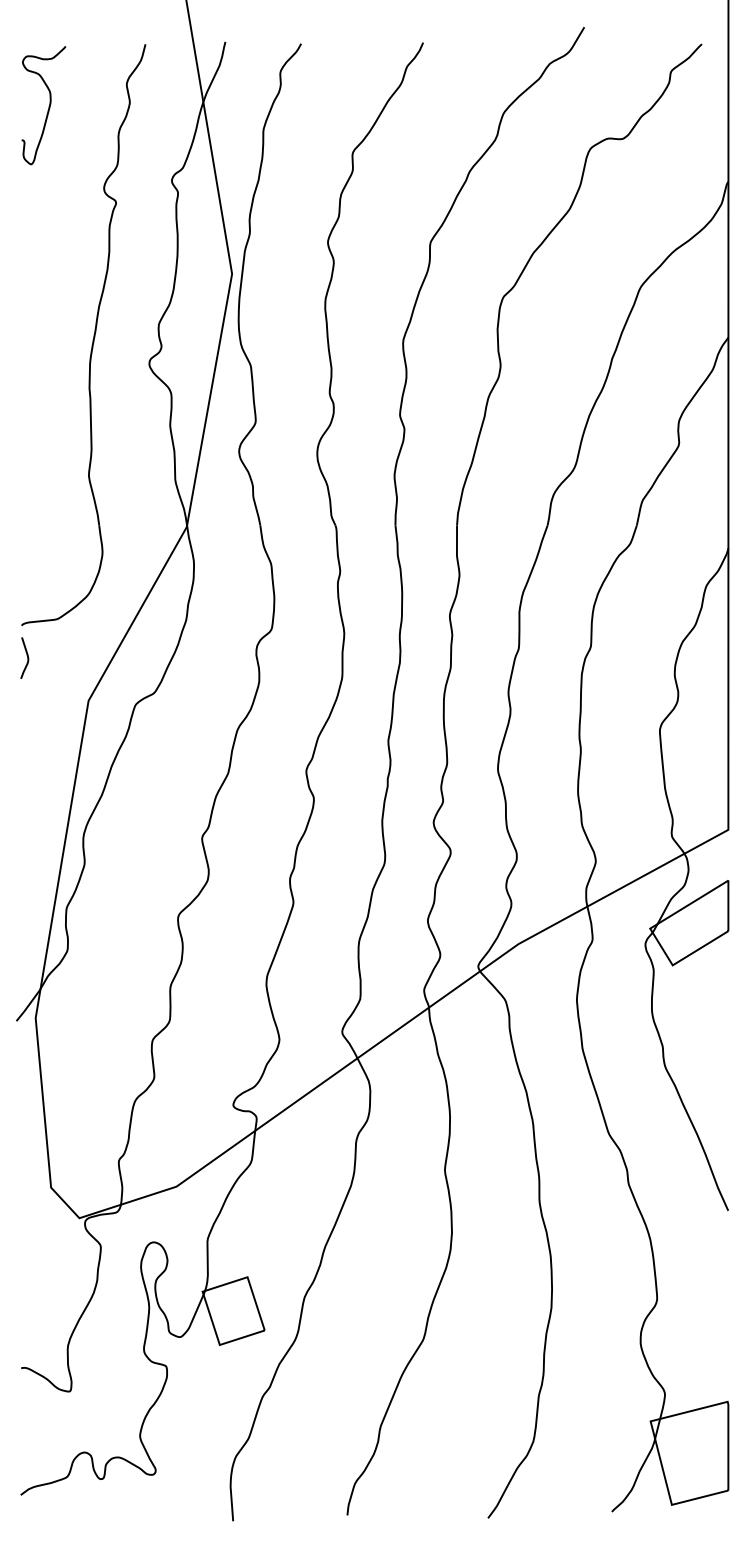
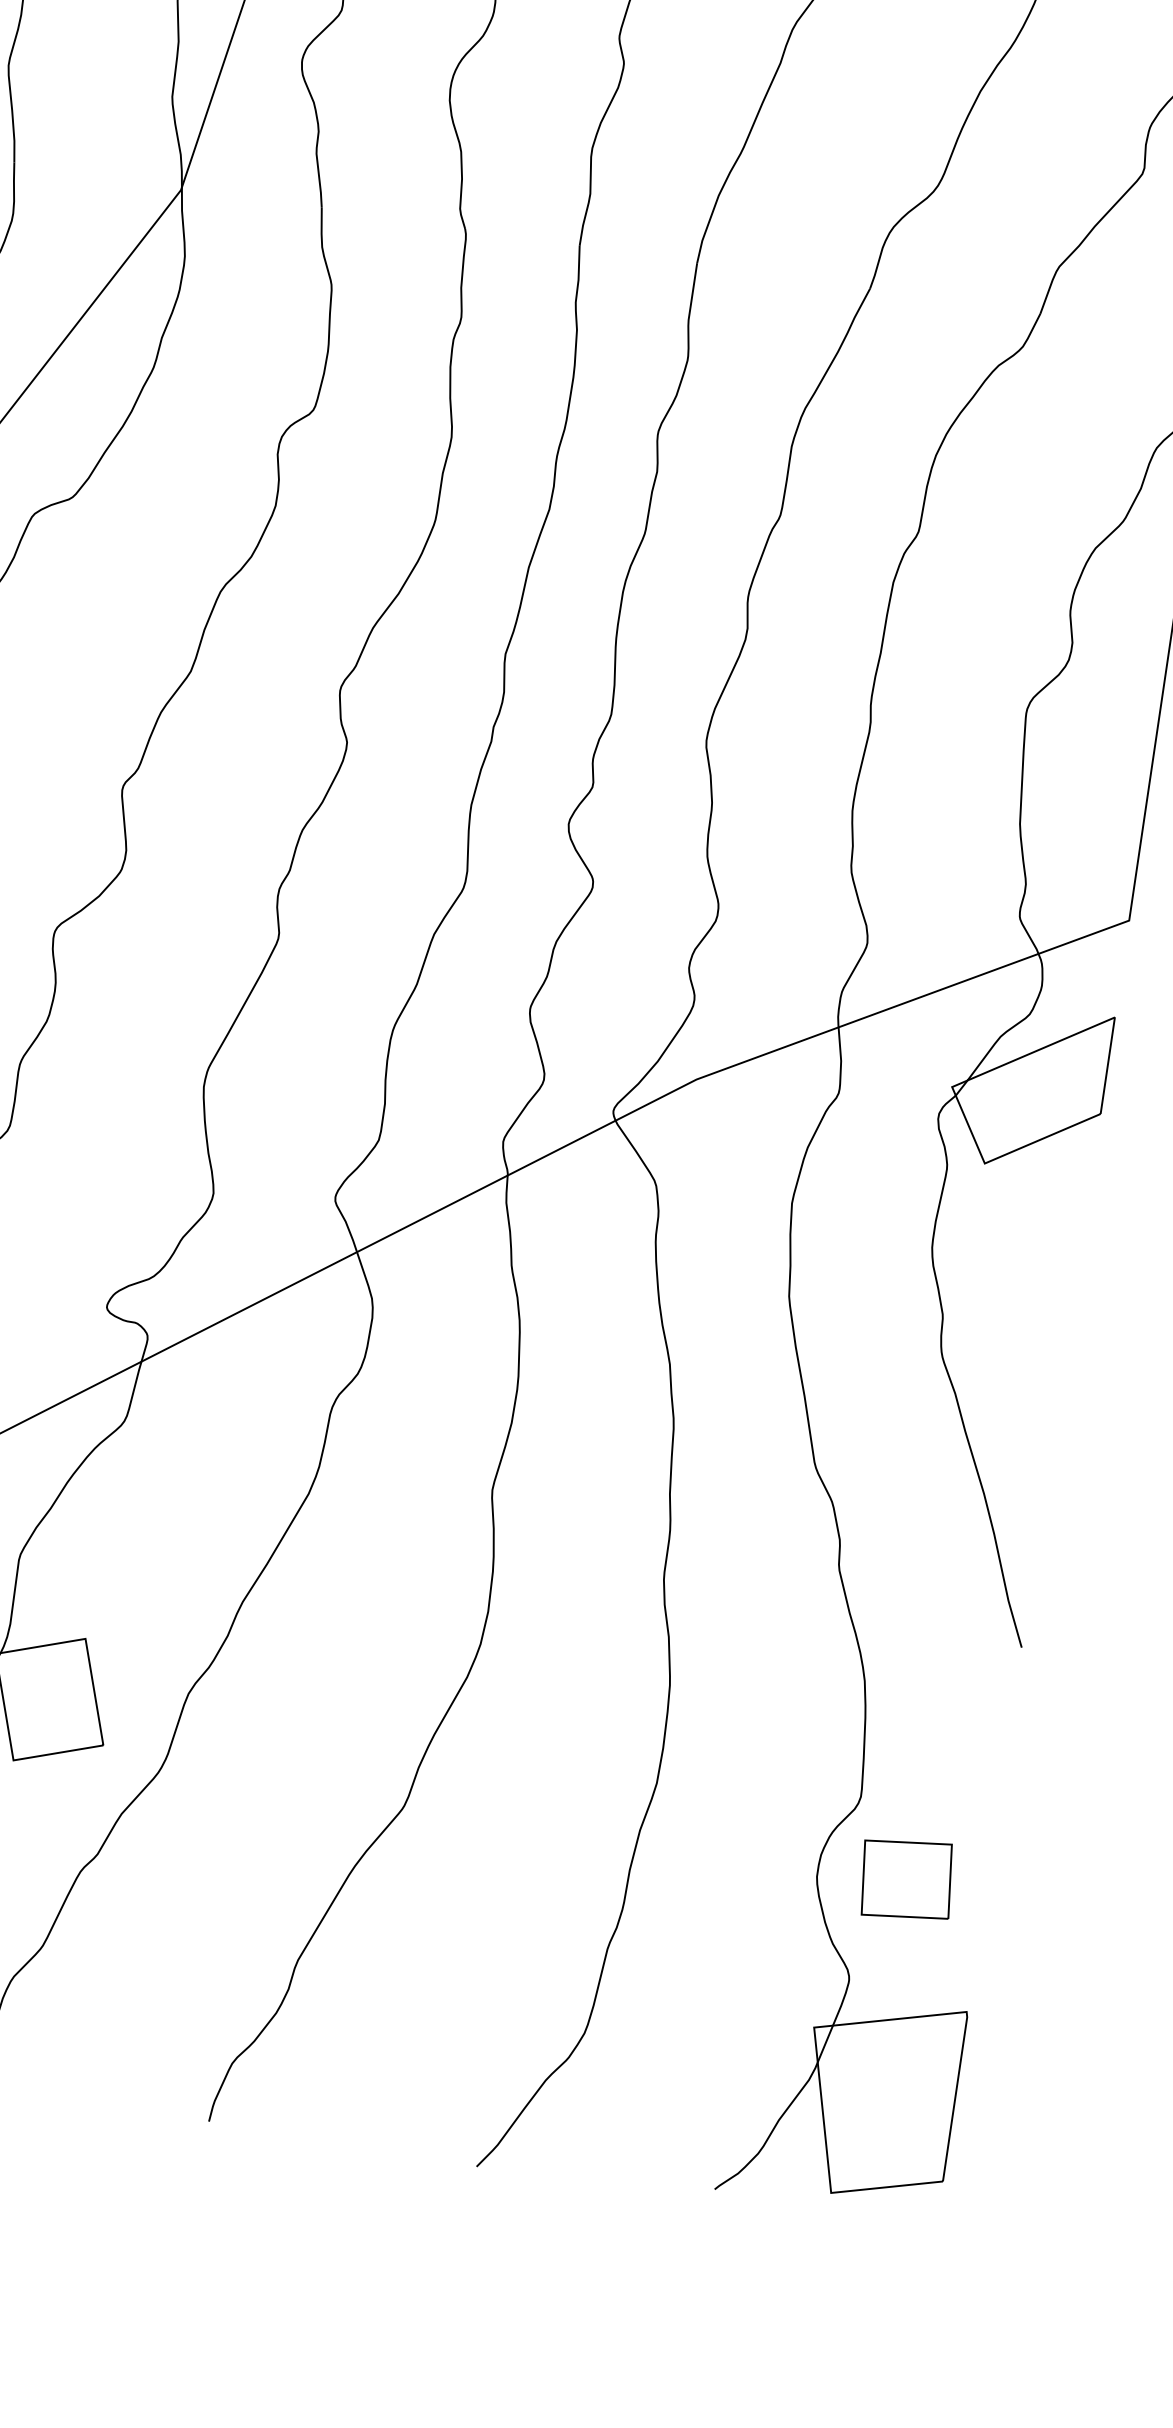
part: (686, 1338) -> (905, 1879), added

